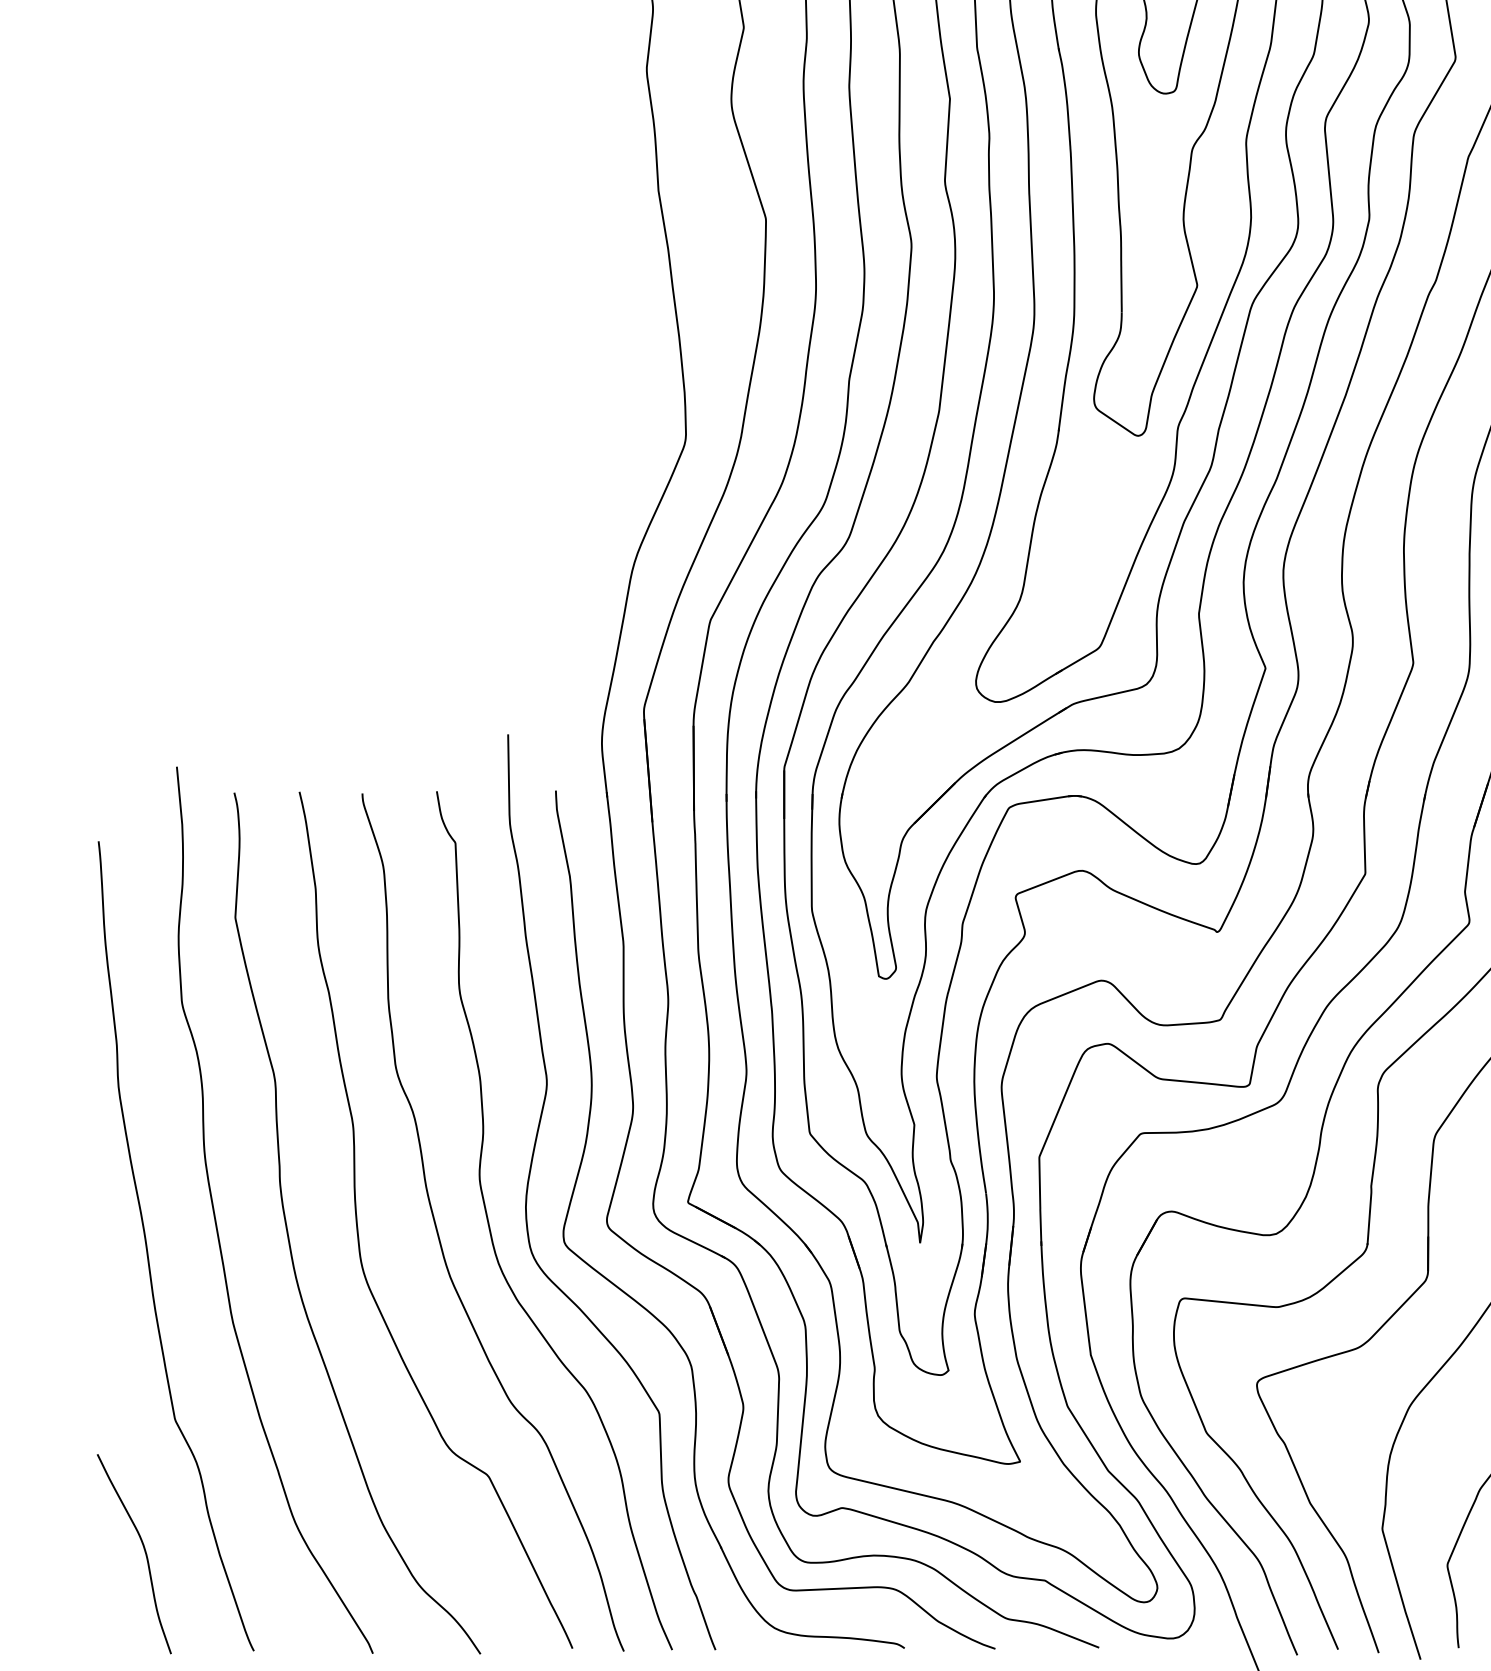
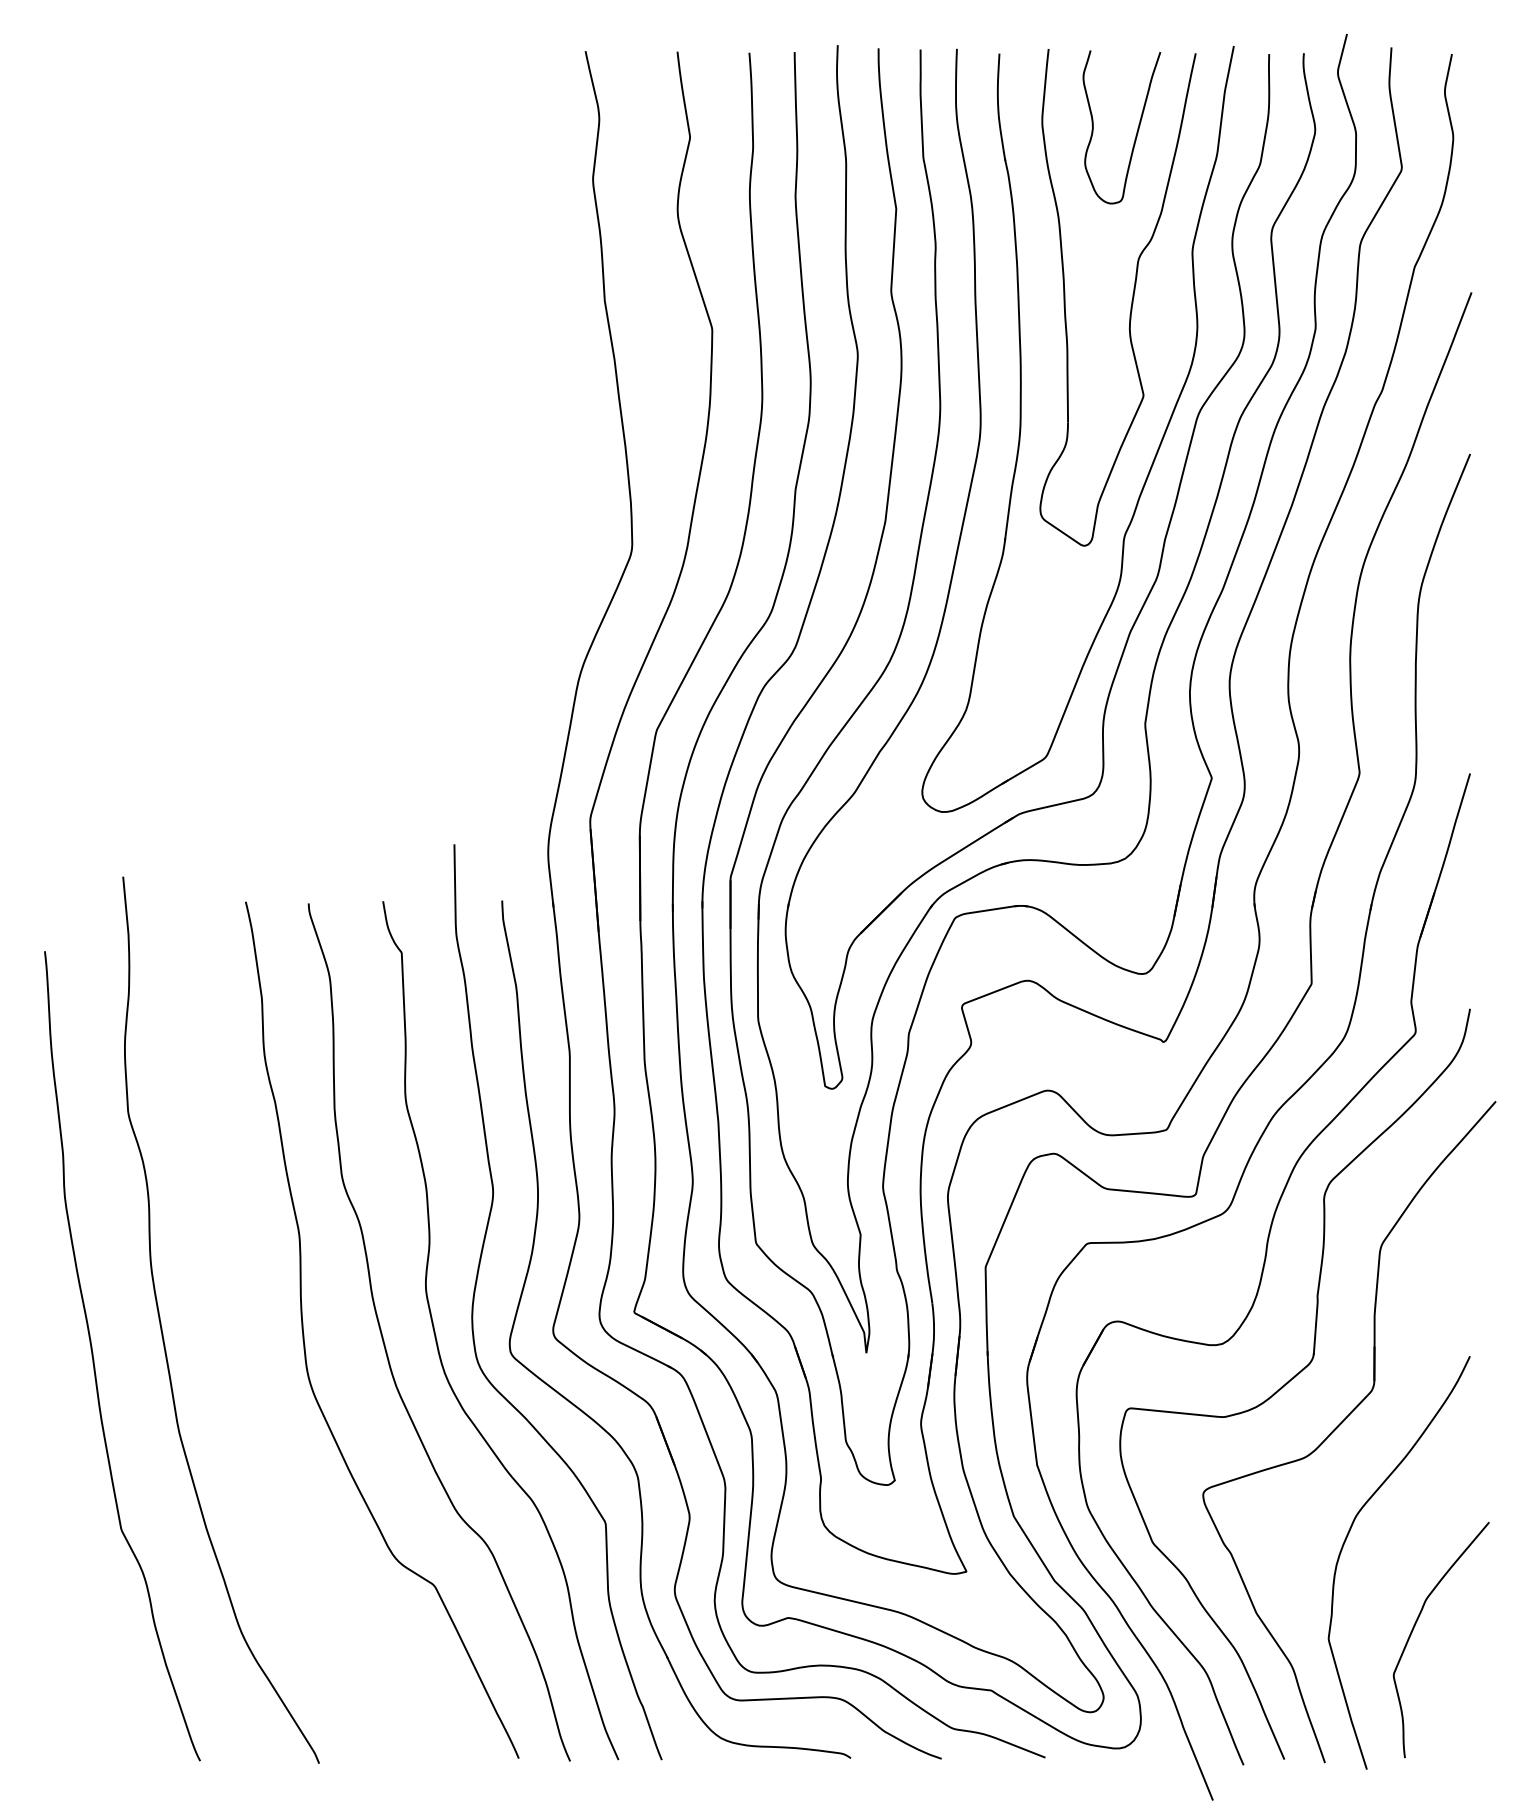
curve: (289, 1235) -> (235, 1345), removed
curve: (144, 1551) -> (90, 1661), removed

